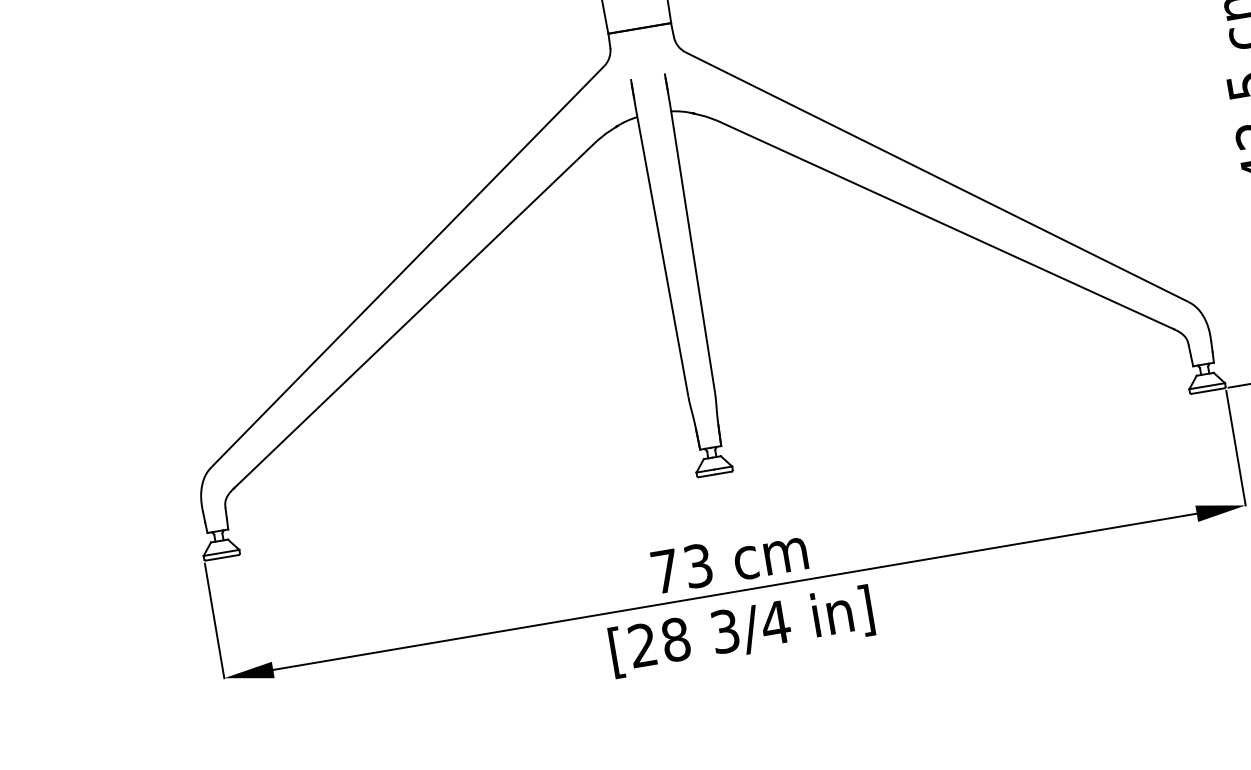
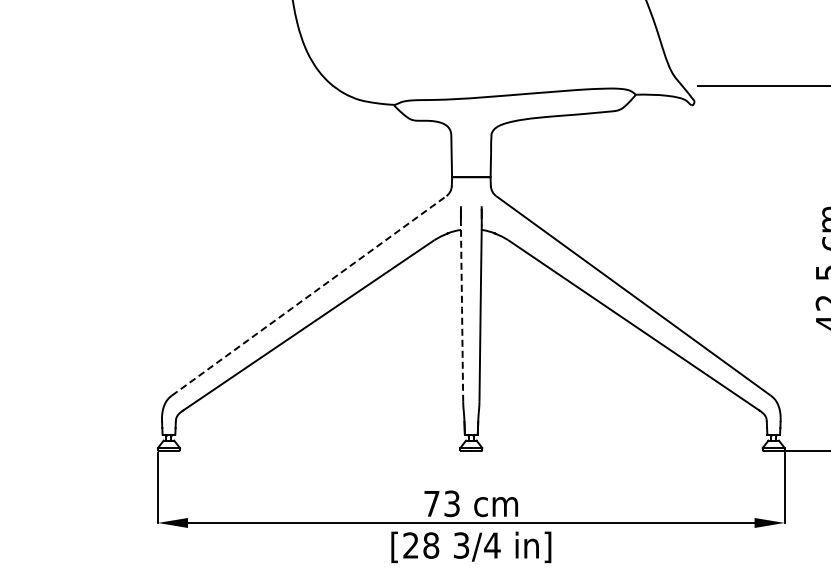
line: (662, 249) -> (462, 311), solid -> dashed
line: (410, 265) -> (310, 295), solid -> dashed

